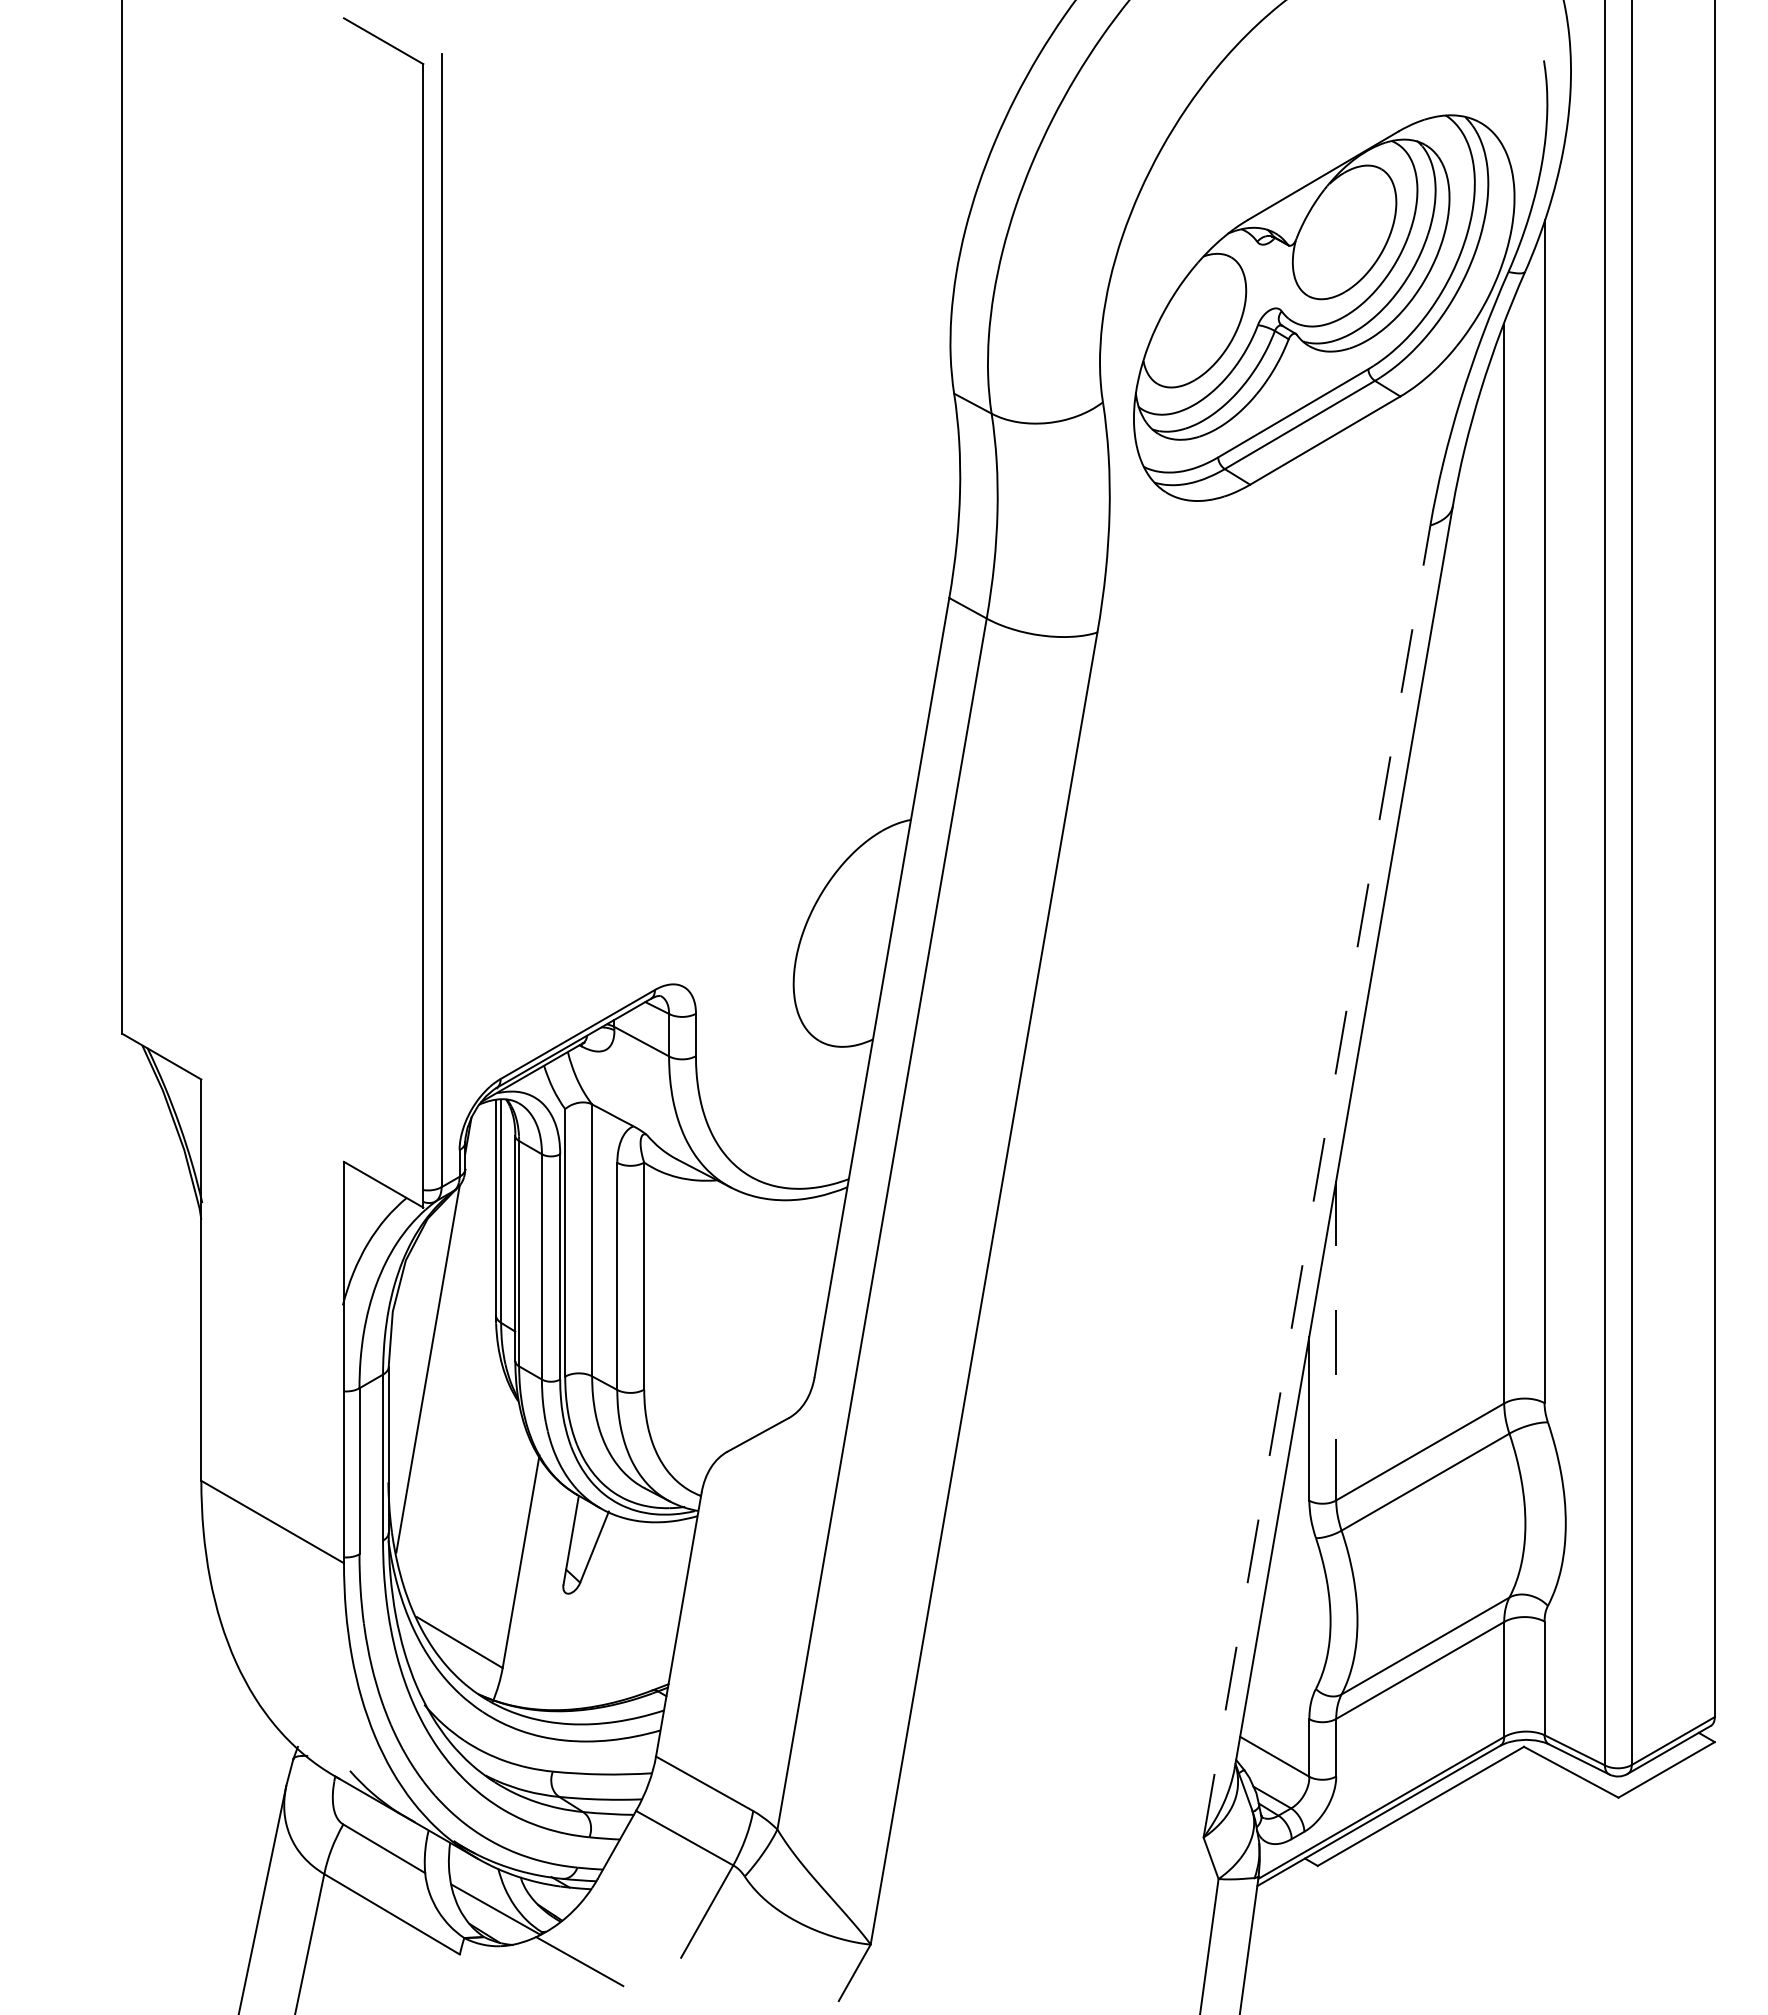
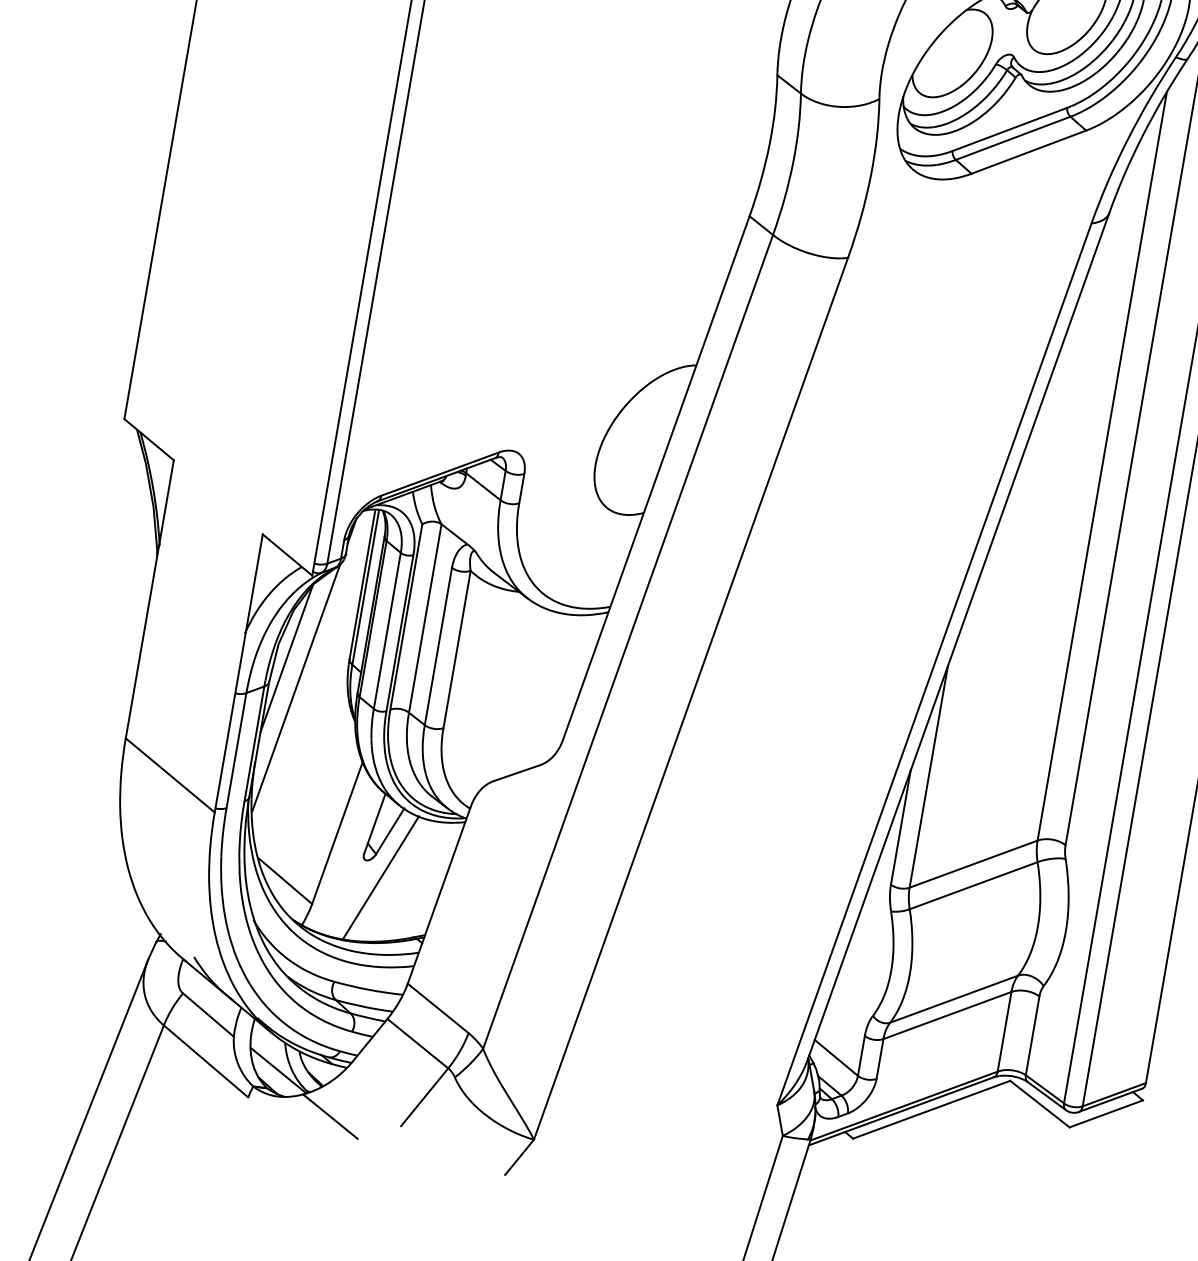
line: (1316, 1181) -> (934, 664), dashed -> solid
line: (407, 1330) -> (286, 658), added
line: (1336, 1340) -> (928, 776), dashed -> solid
line: (592, 1614) -> (380, 877), added

